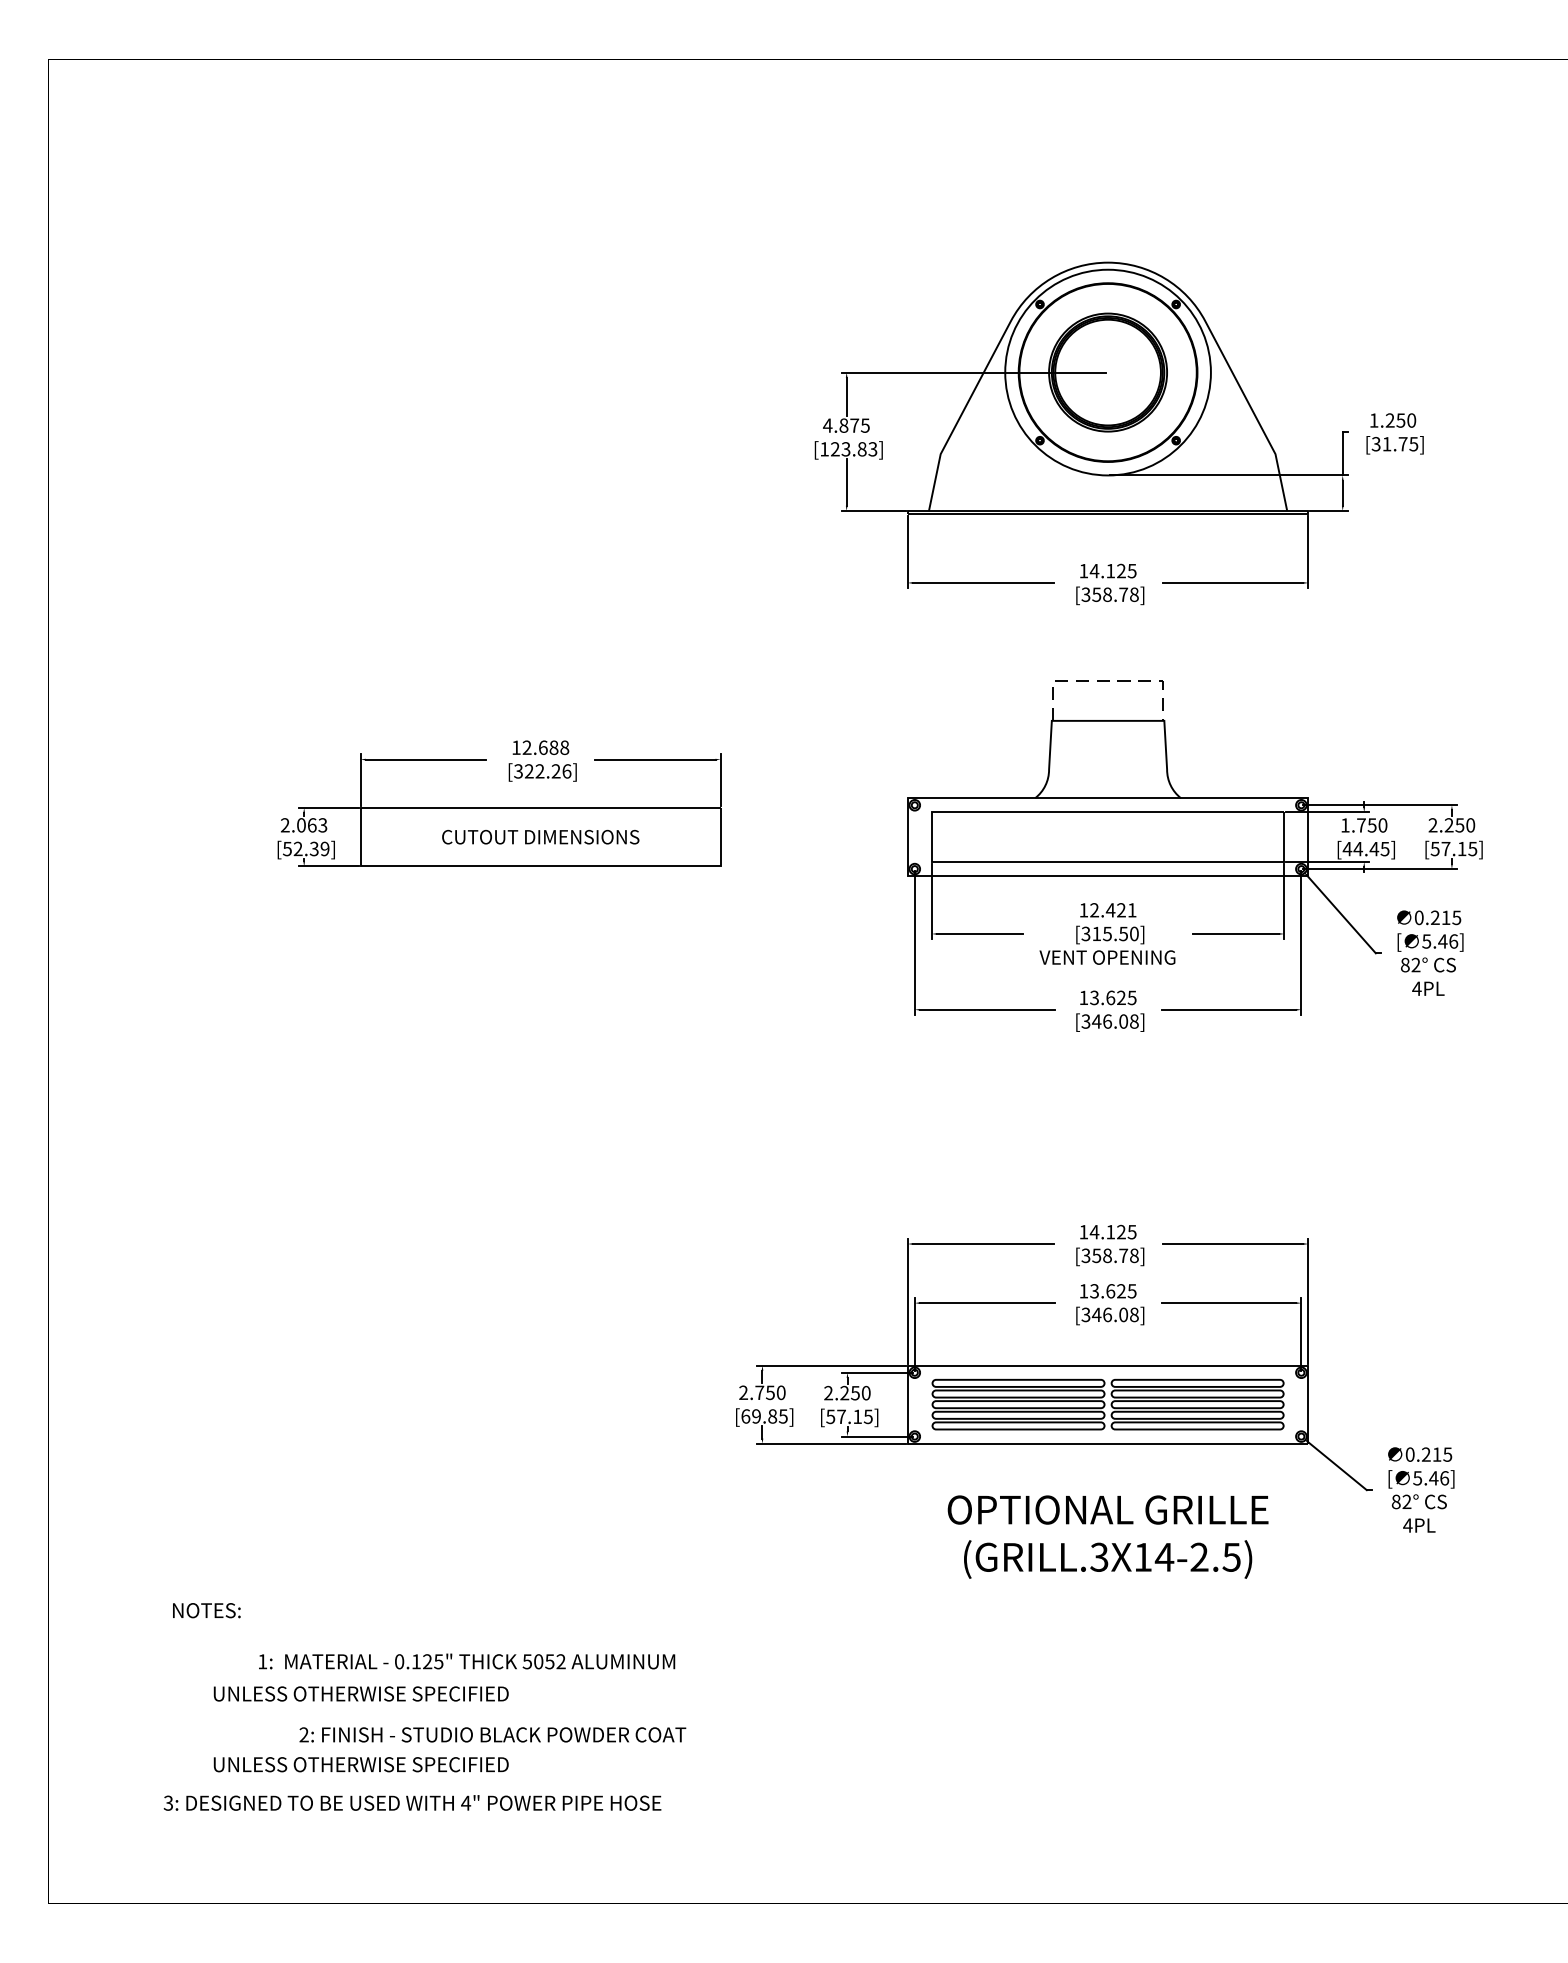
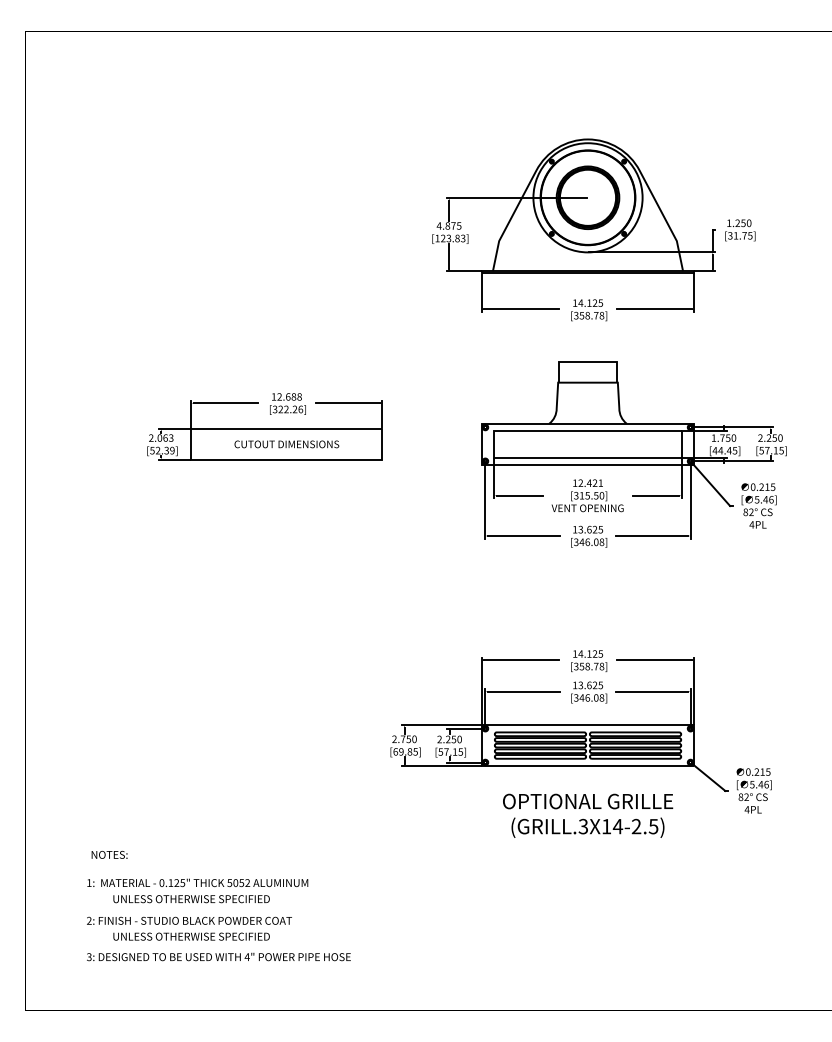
line: (1109, 680) -> (588, 361), dashed -> solid
text: (466, 1660) -> (197, 882), moved
text: (492, 1734) -> (189, 920), moved

